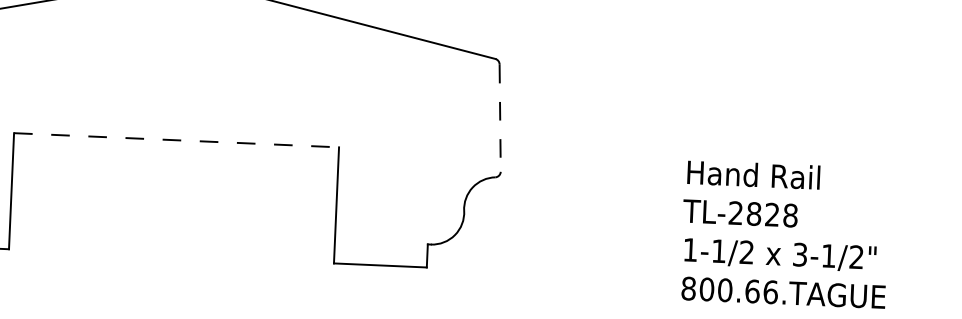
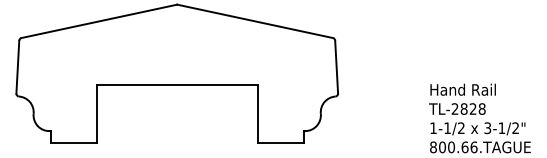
line: (499, 118) -> (336, 67), dashed -> solid
line: (177, 141) -> (177, 85), dashed -> solid

